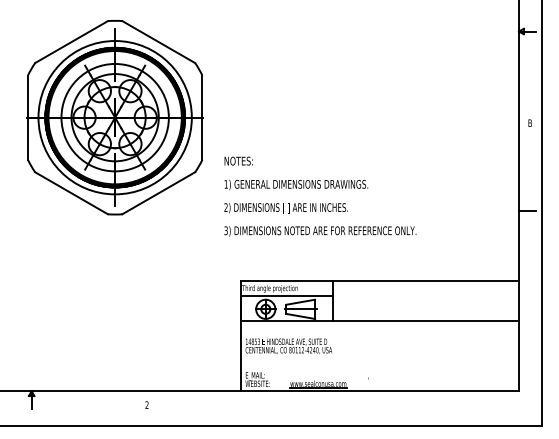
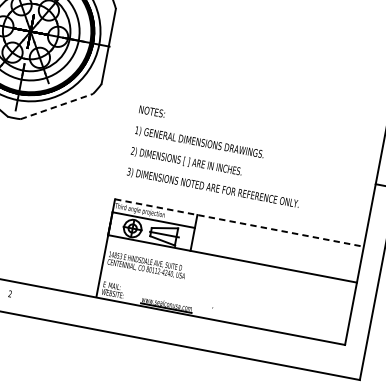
line: (159, 193) -> (57, 106), solid -> dashed
text: (320, 196) -> (219, 157), moved
line: (380, 281) -> (239, 223), solid -> dashed

